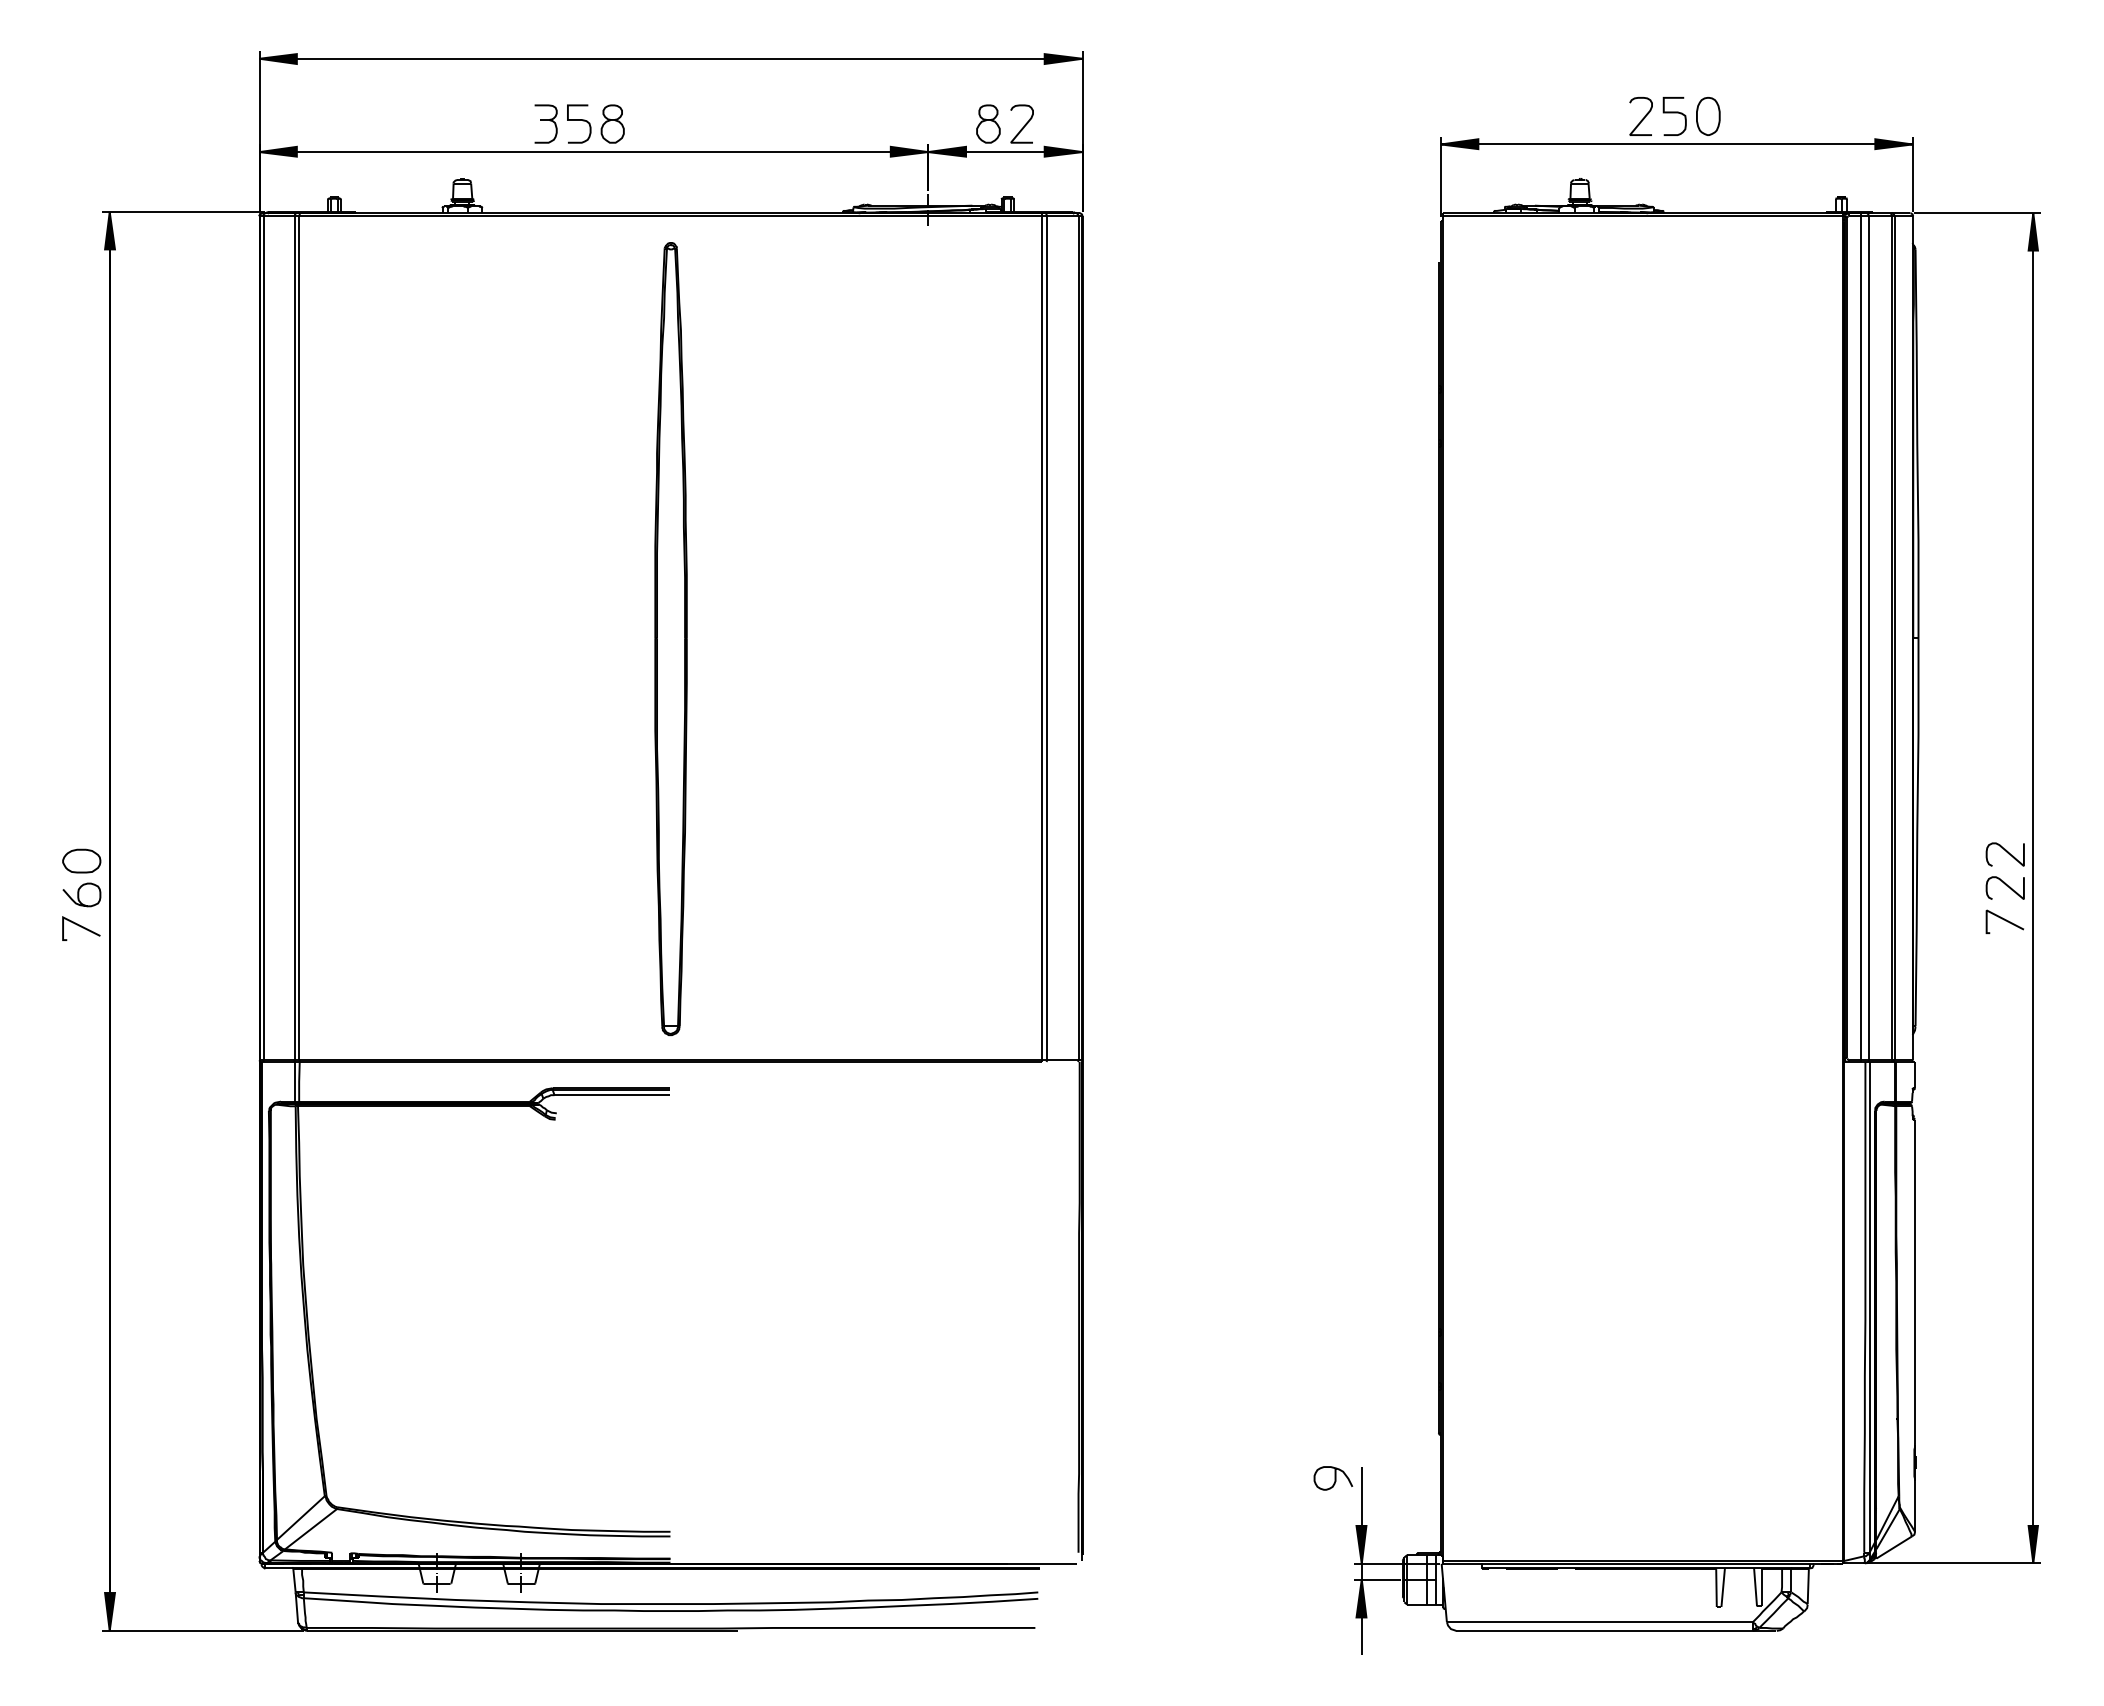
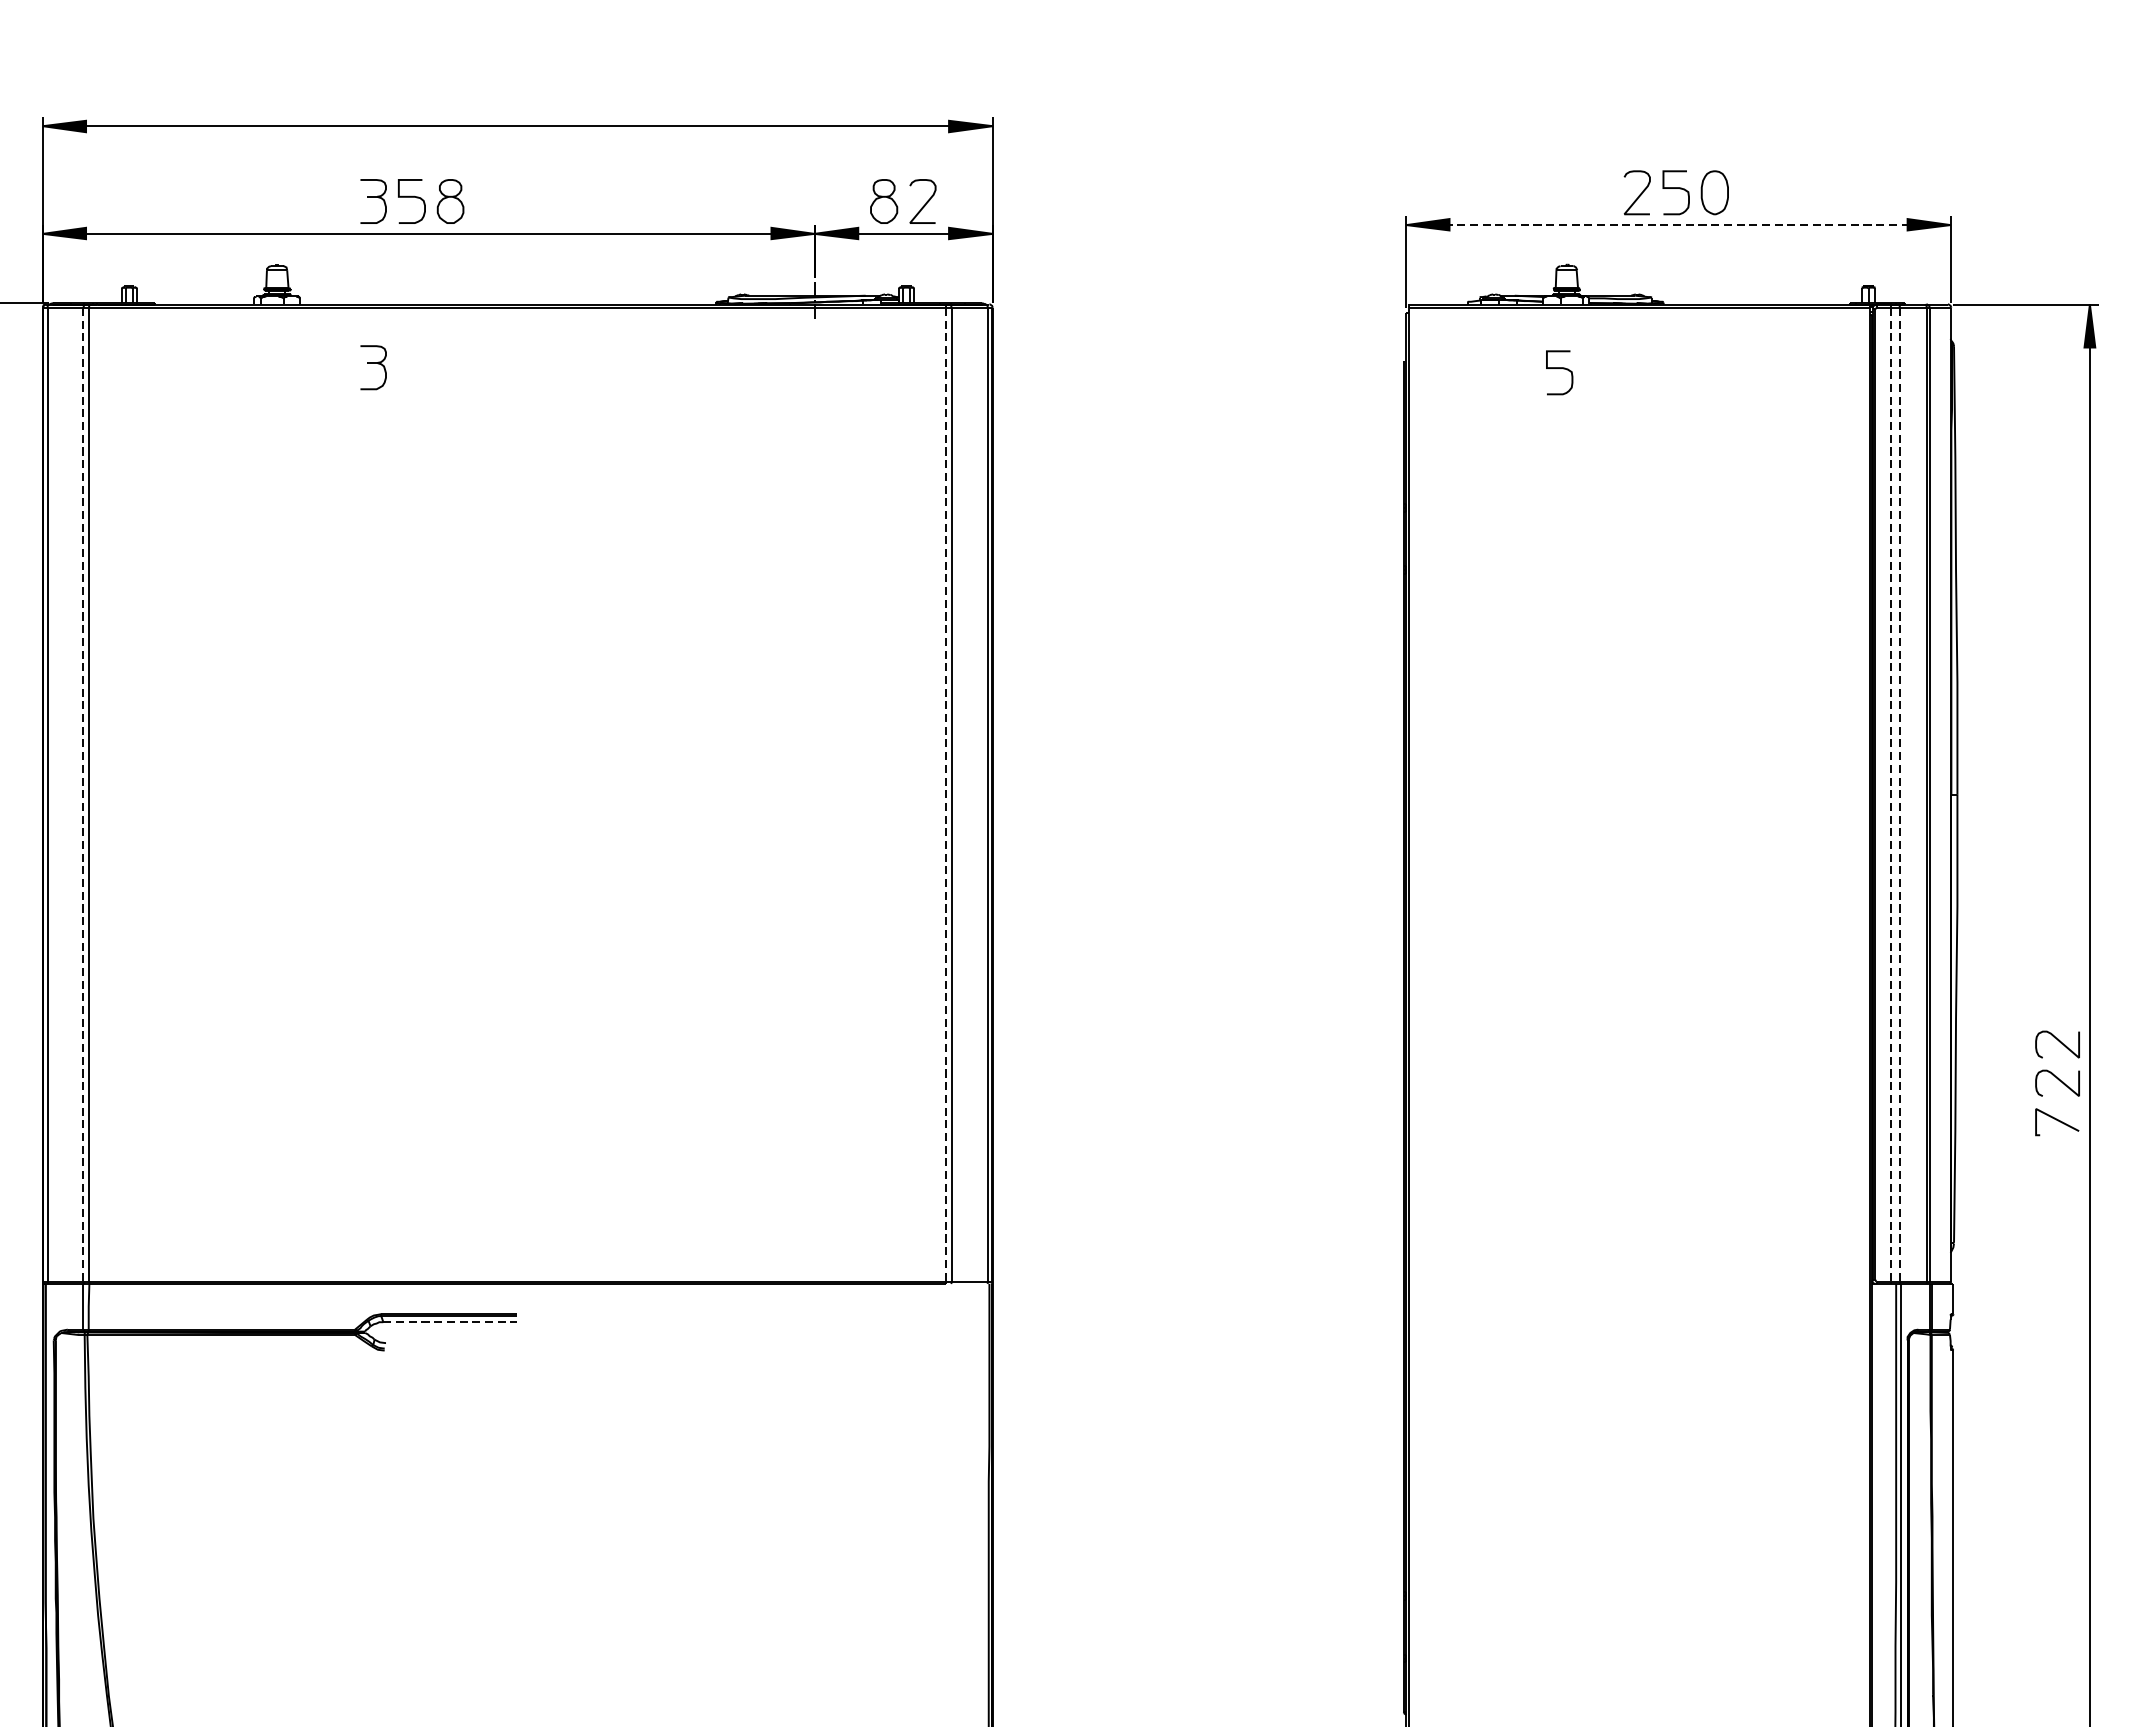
line: (1676, 144) -> (1678, 225), solid -> dashed
part: (545, 267) -> (372, 367), added
curve: (1573, 269) -> (1559, 369), added
line: (294, 638) -> (83, 795), solid -> dashed
line: (1042, 638) -> (946, 795), solid -> dashed
line: (1861, 638) -> (1891, 795), solid -> dashed
line: (1868, 638) -> (1899, 795), solid -> dashed
part: (670, 639) -> (517, 796), removed
line: (612, 1095) -> (450, 1322), solid -> dashed

